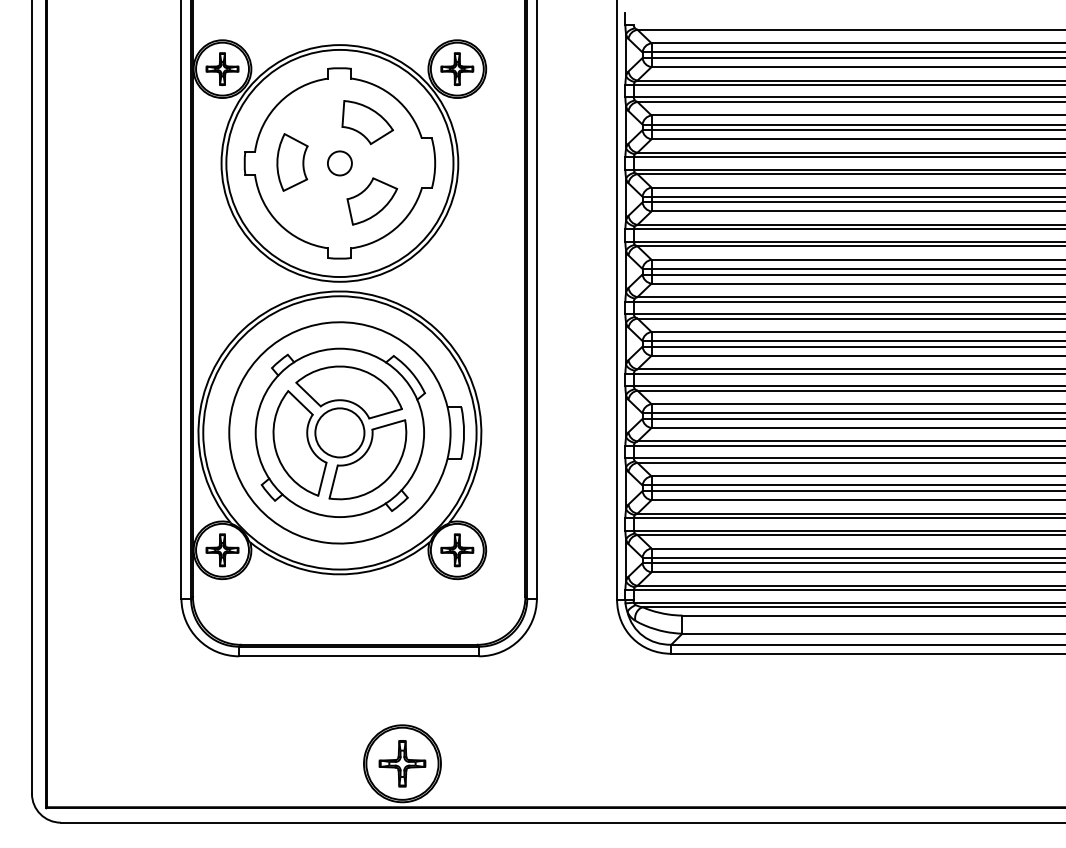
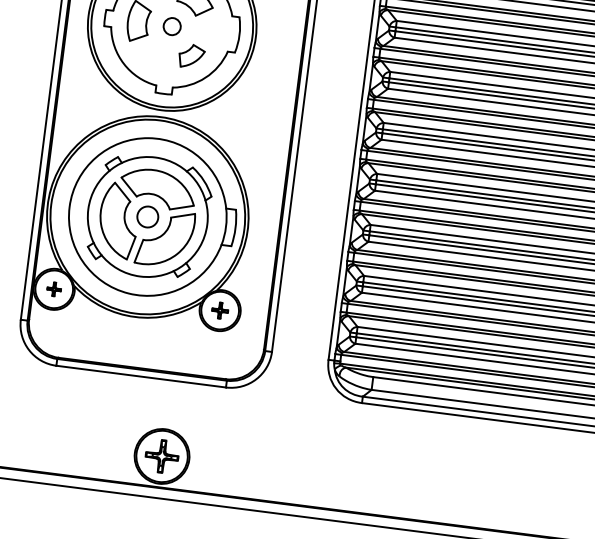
part: (372, 201) -> (191, 56), size x0.7
circle: (339, 432) -> (147, 216), size x0.6
part: (222, 550) -> (54, 289), size x0.6
part: (457, 550) -> (220, 310), size x0.7

